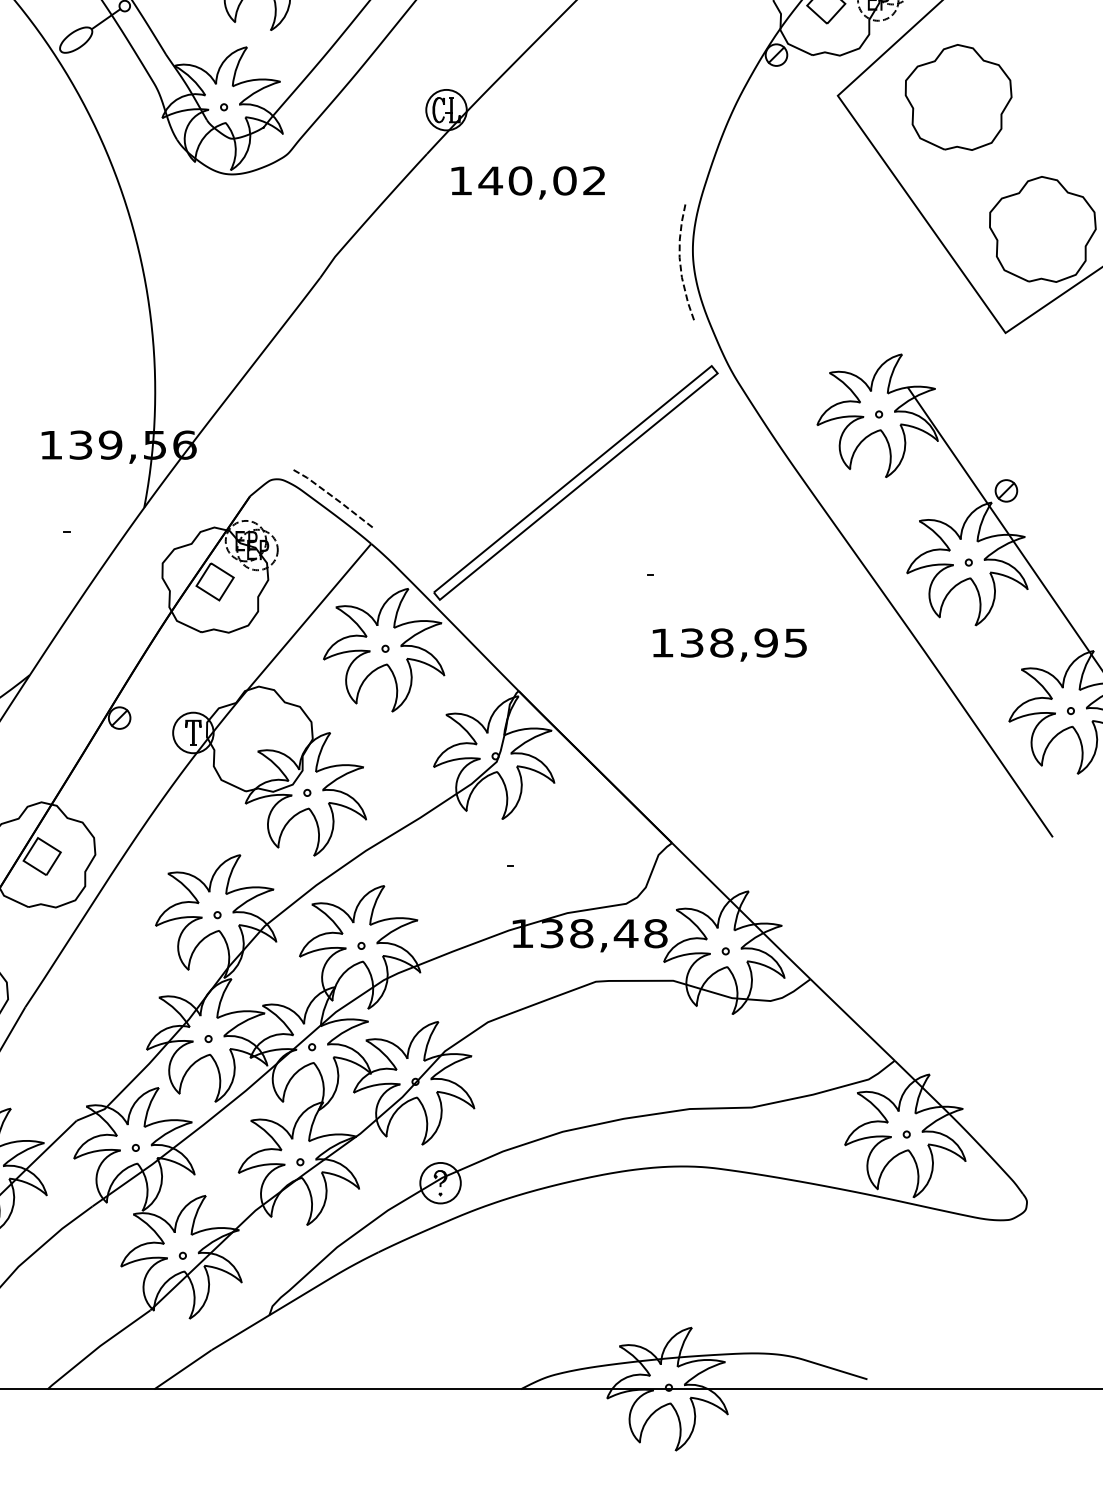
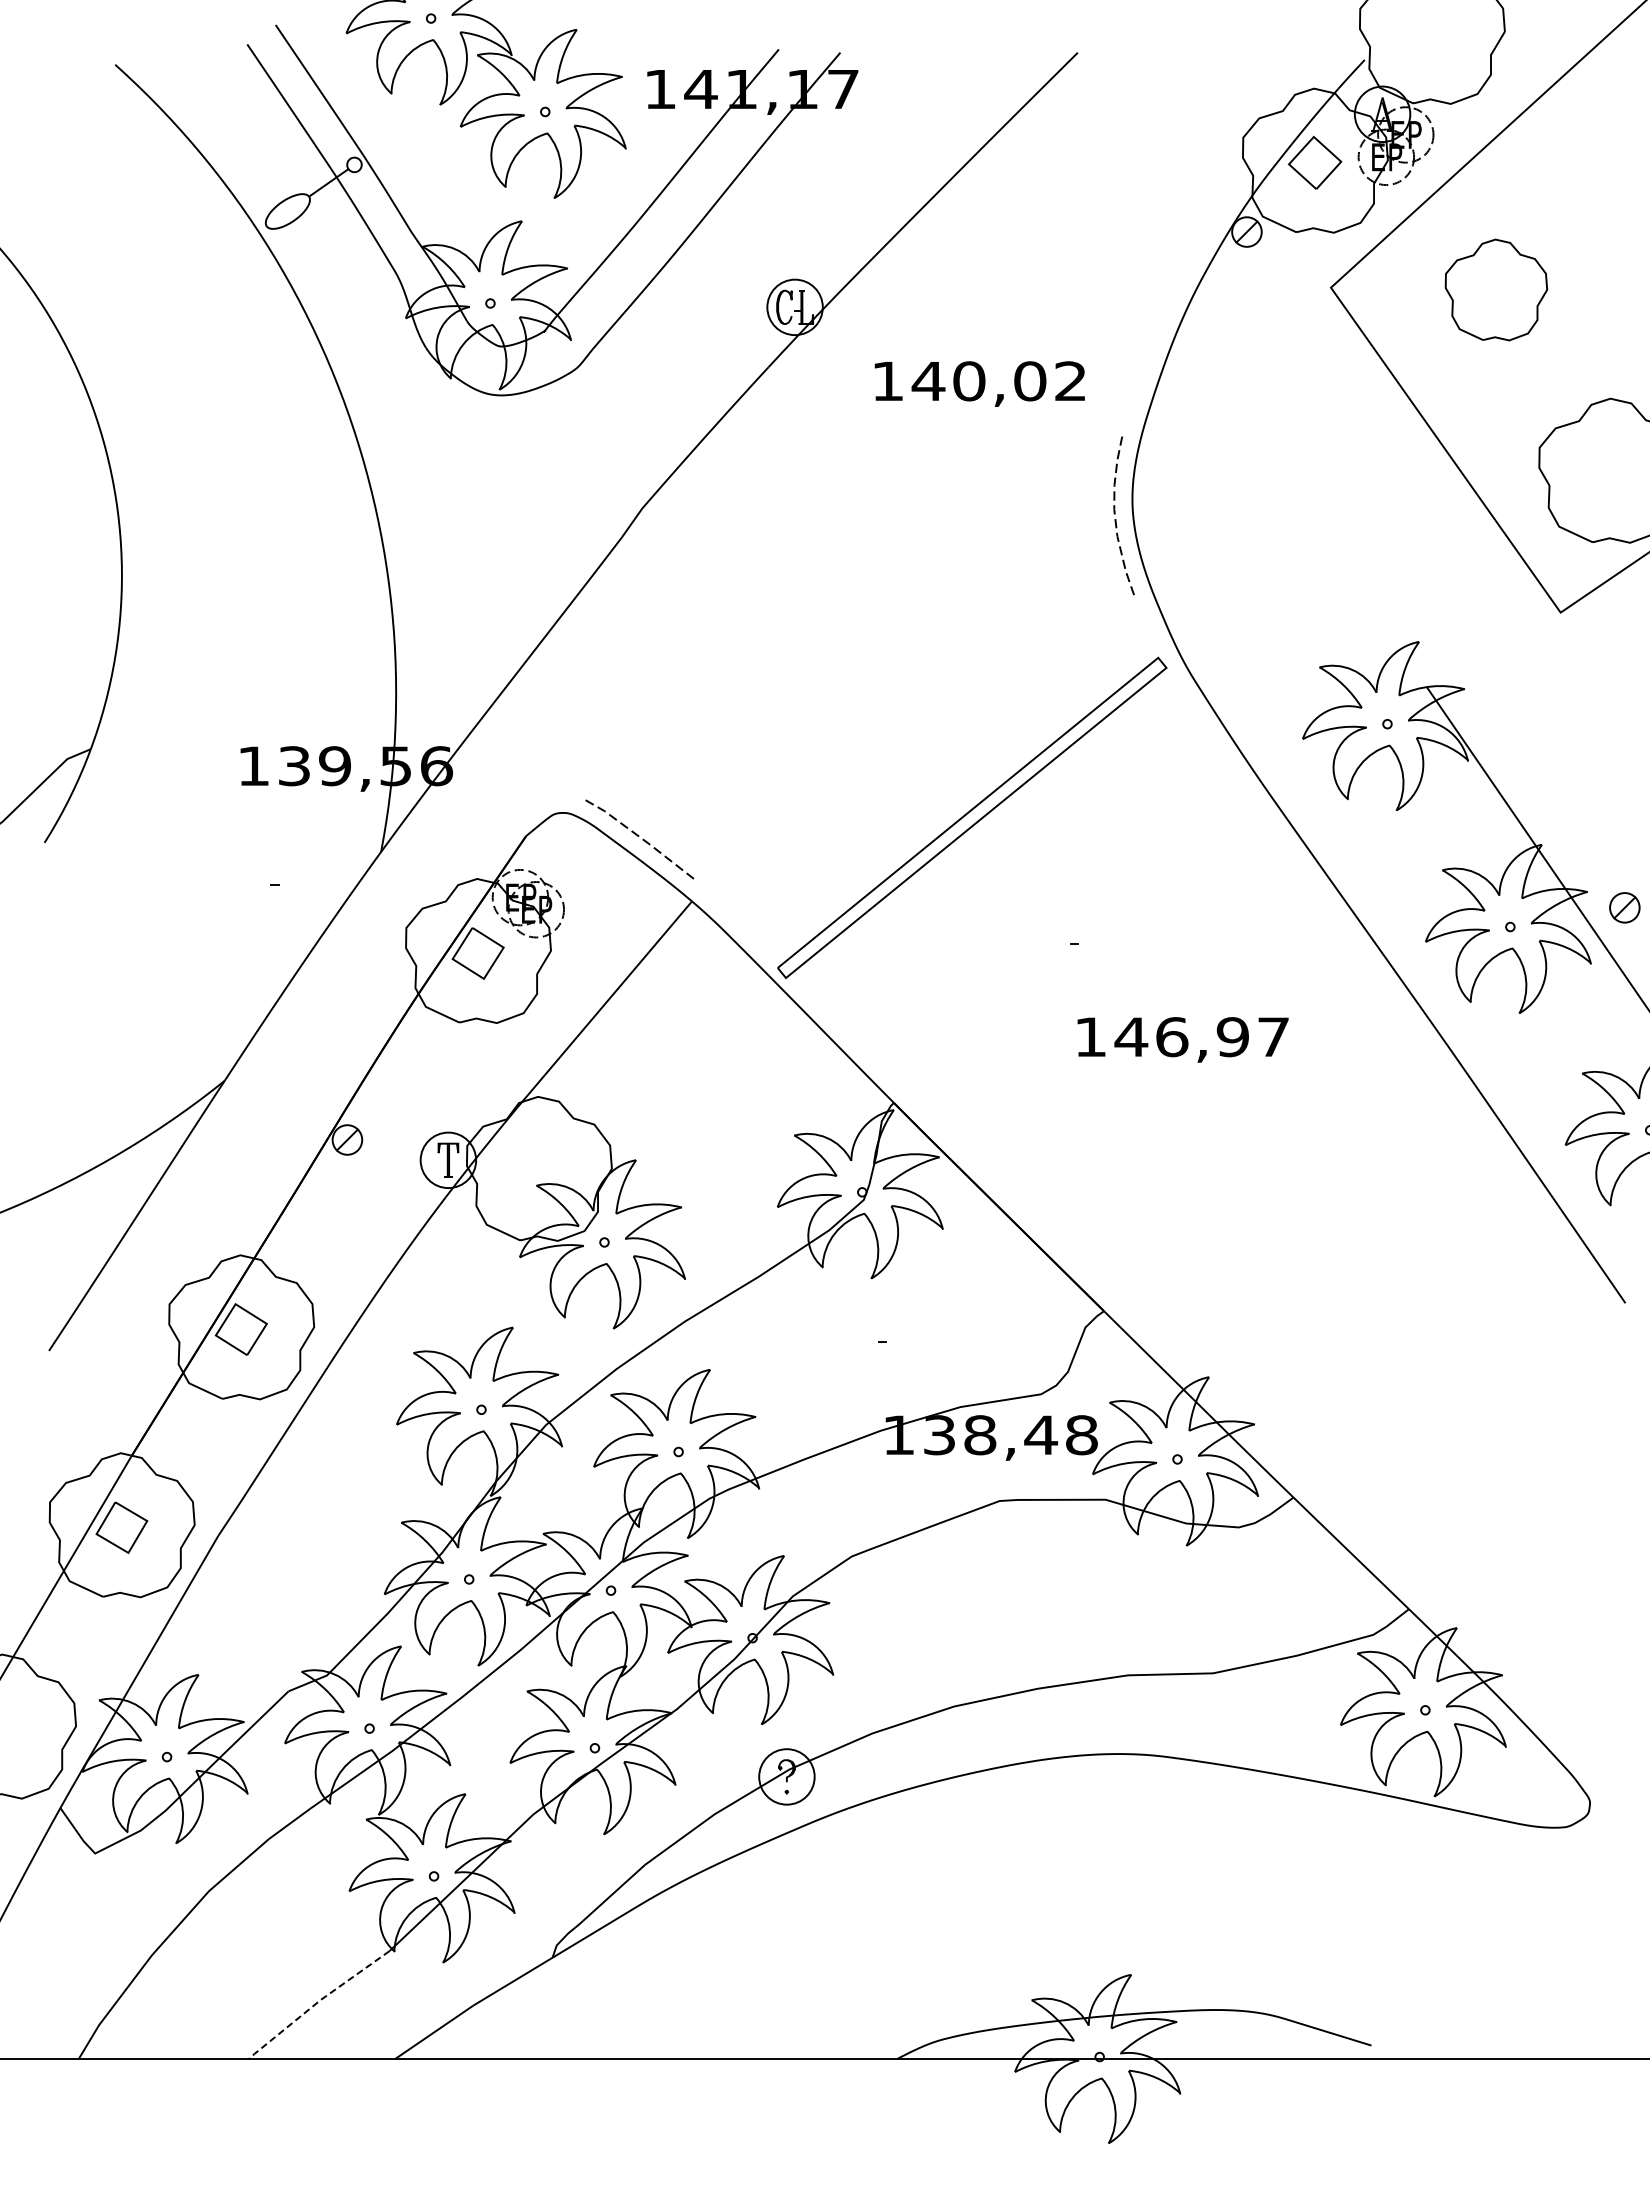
part: (958, 97) -> (1496, 289), size x0.7
text: (527, 182) -> (979, 383), moved
part: (1006, 490) -> (1624, 907), moved
text: (743, 643) -> (1201, 1037), 138,95 -> 146,97
part: (384, 649) -> (709, 1046), removed
line: (97, 1348) -> (316, 2003), solid -> dashed

